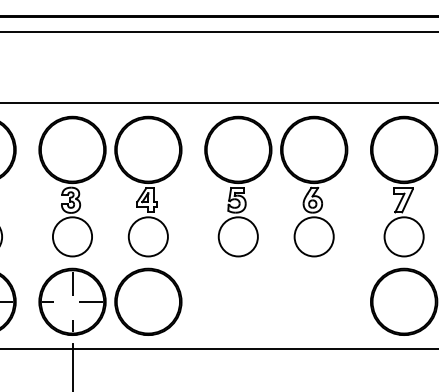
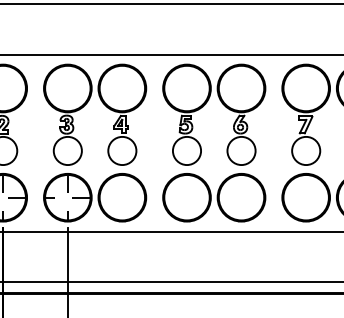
part: (276, 301) -> (214, 197), added

